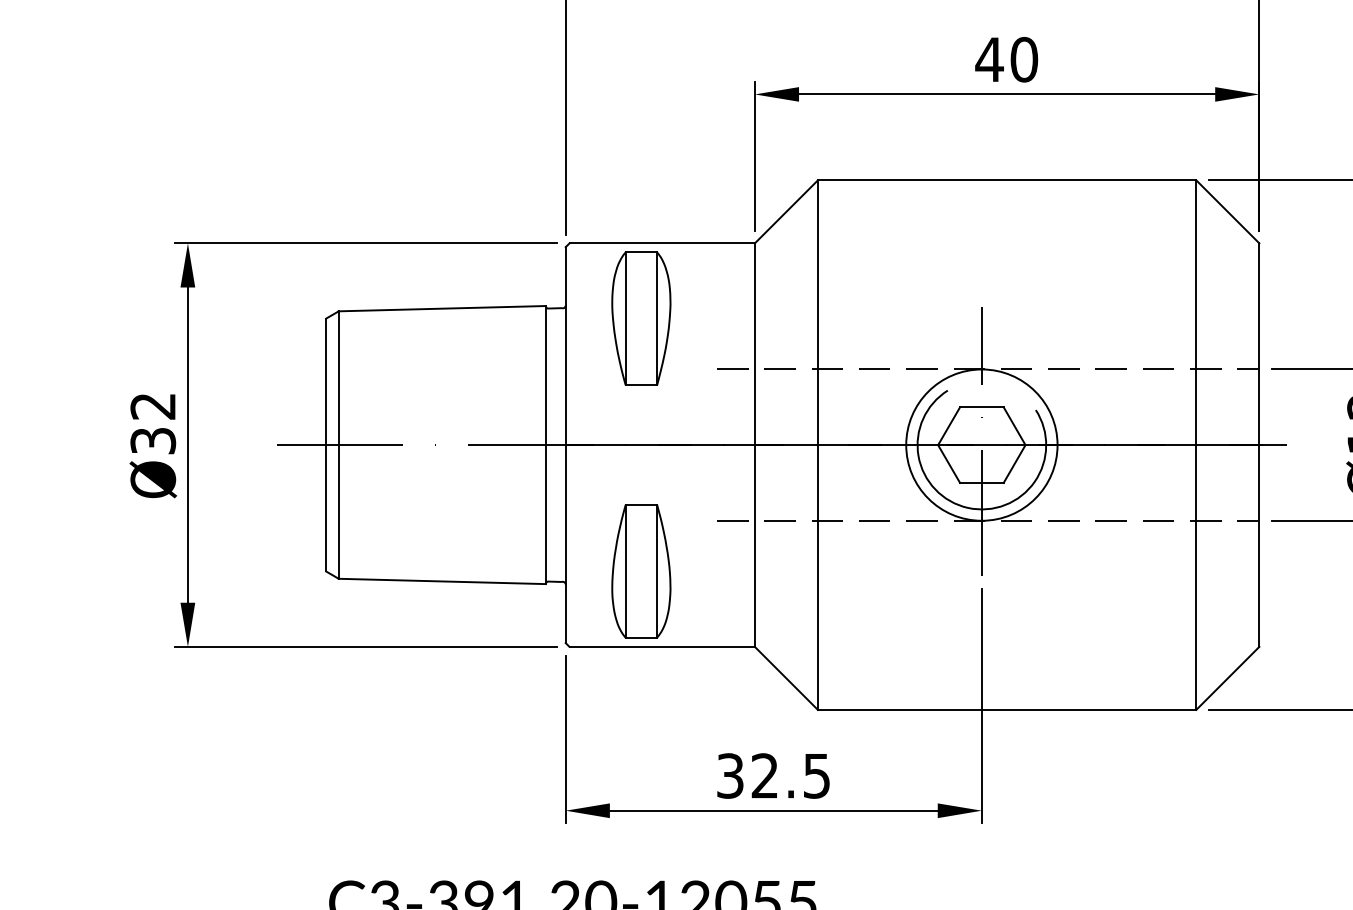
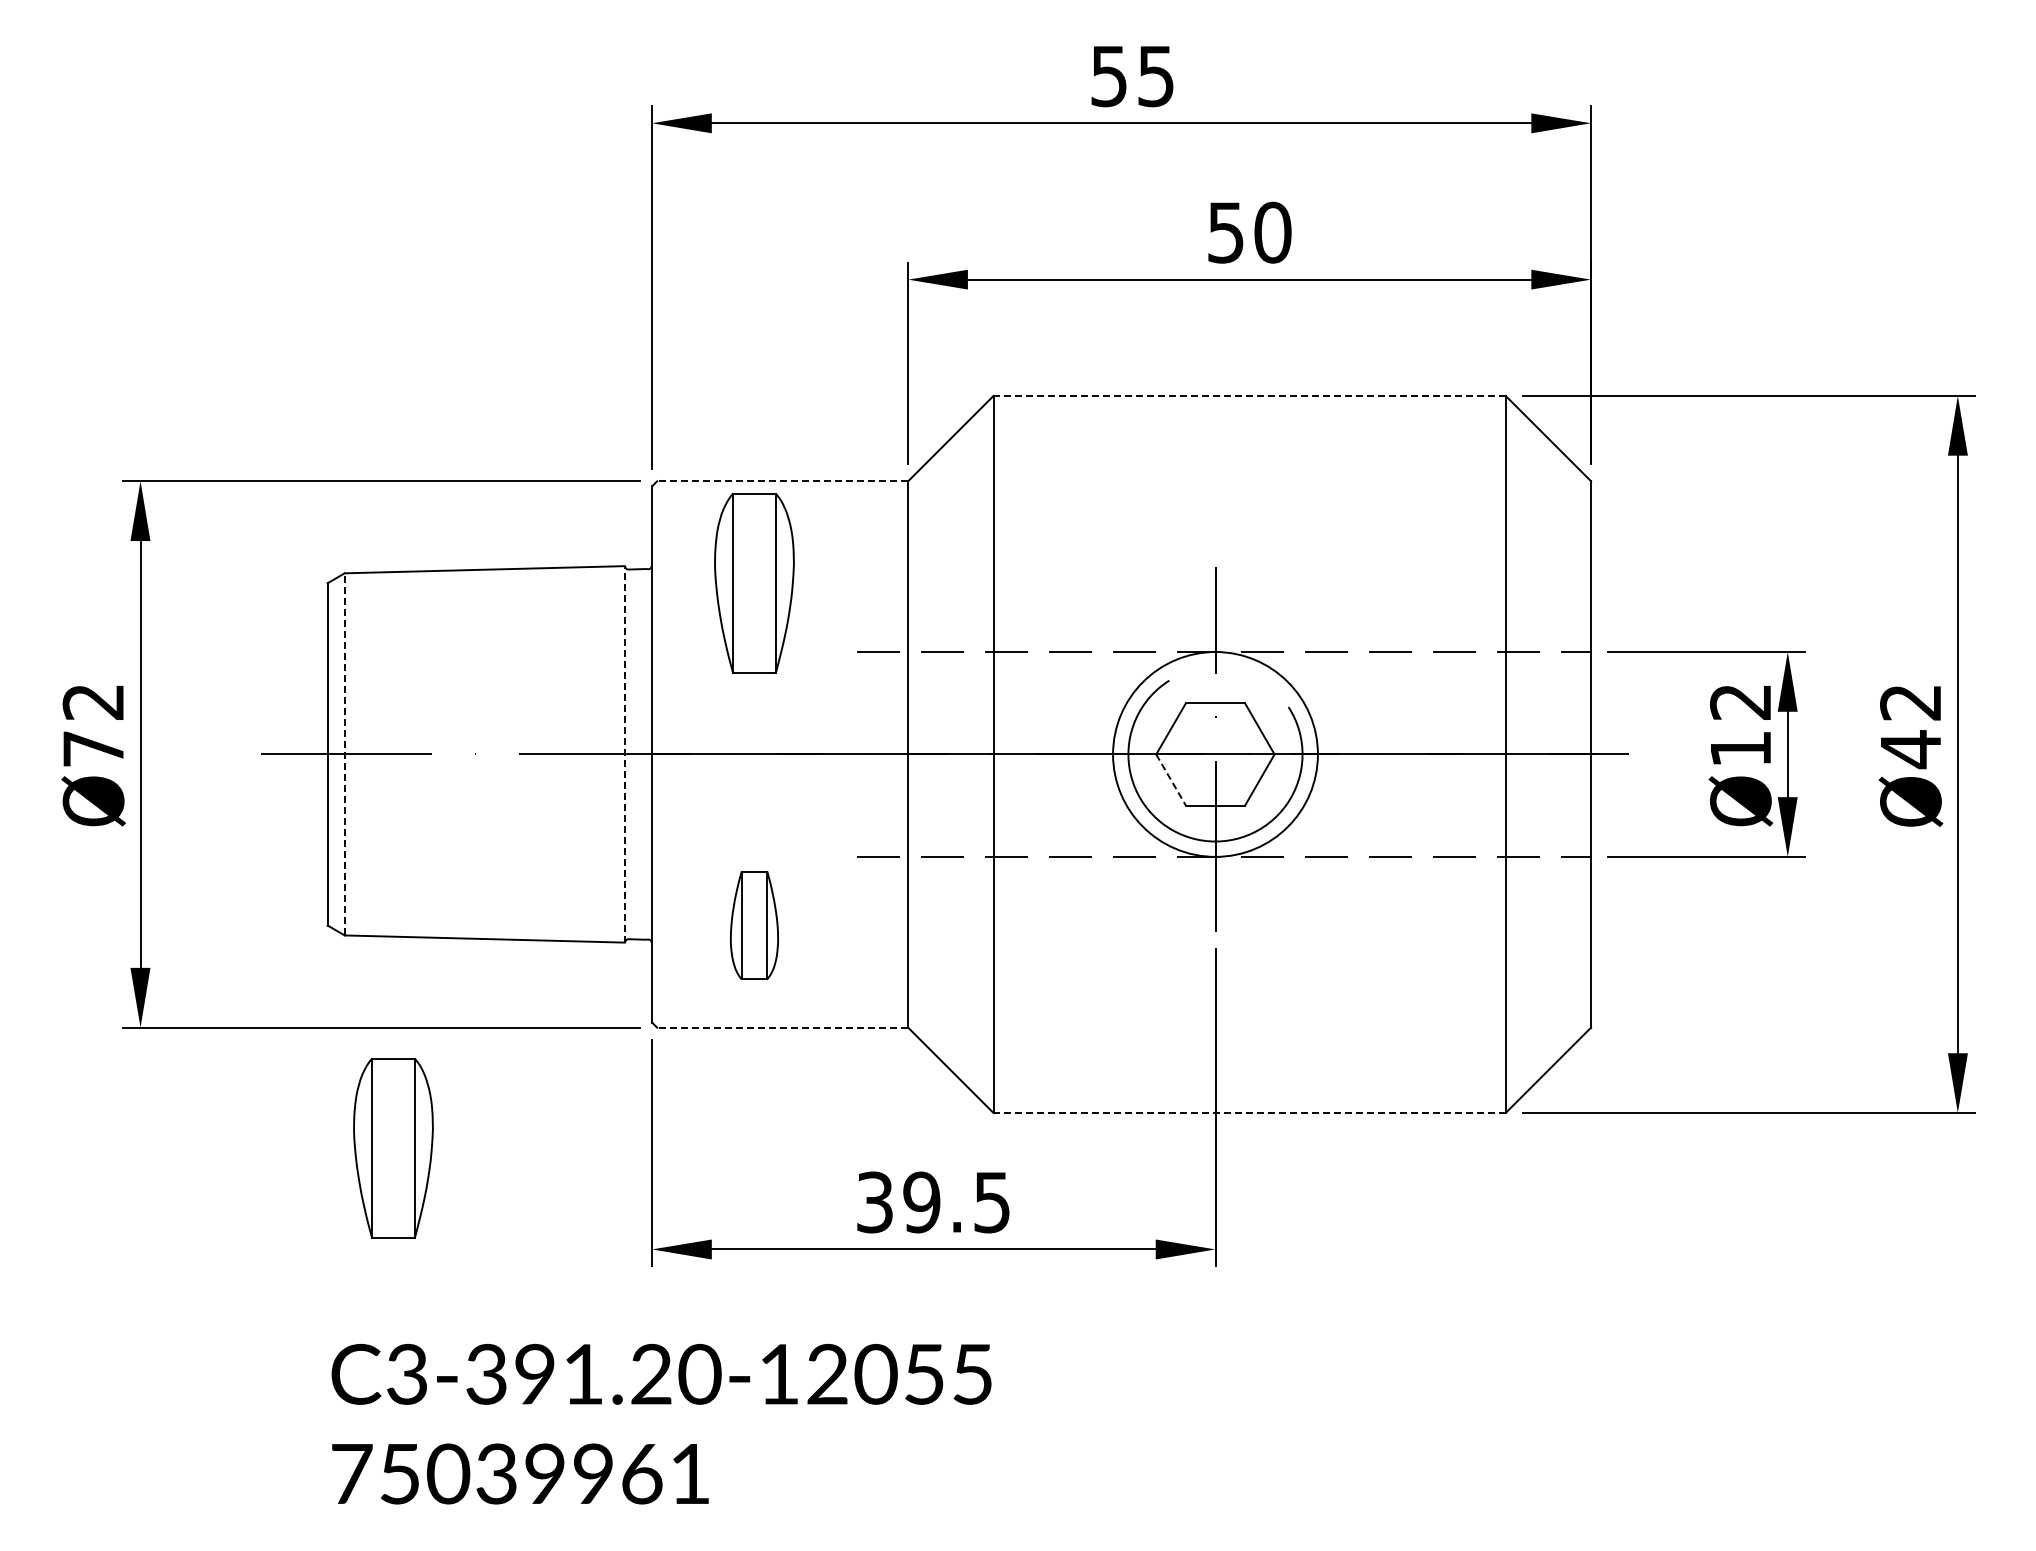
text: (989, 59) -> (1225, 232), 40 -> 50
line: (1007, 179) -> (1249, 395), solid -> dashed
line: (662, 243) -> (782, 481), solid -> dashed
text: (153, 440) -> (93, 748), Ø32 -> Ø72
line: (338, 444) -> (344, 753), solid -> dashed
line: (545, 444) -> (624, 753), solid -> dashed
line: (949, 464) -> (1171, 780), solid -> dashed
part: (641, 571) -> (754, 925), size x0.6
line: (662, 646) -> (782, 1027), solid -> dashed
line: (1007, 710) -> (1249, 1113), solid -> dashed
part: (374, 736) -> (393, 1148), added
text: (764, 776) -> (921, 1202), 32.5 -> 39.5

